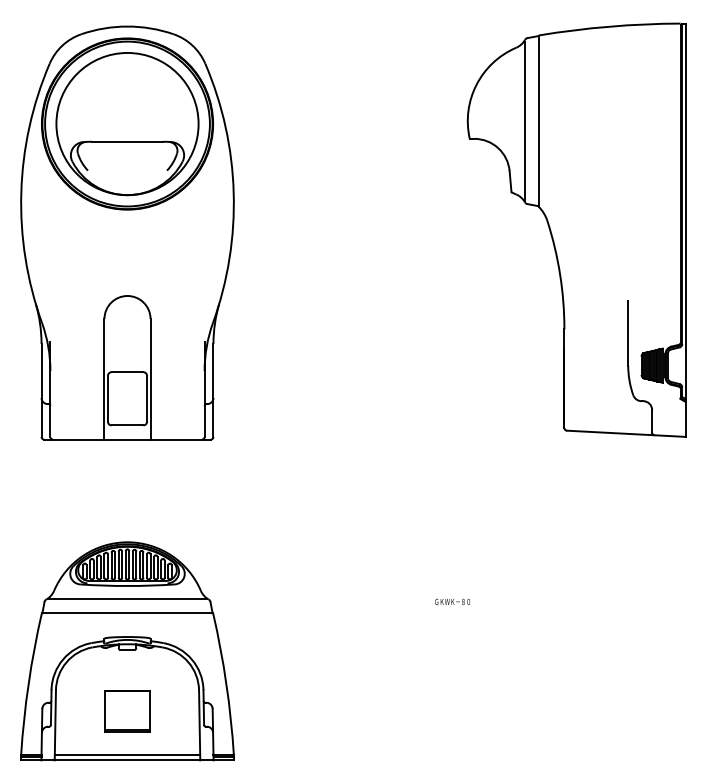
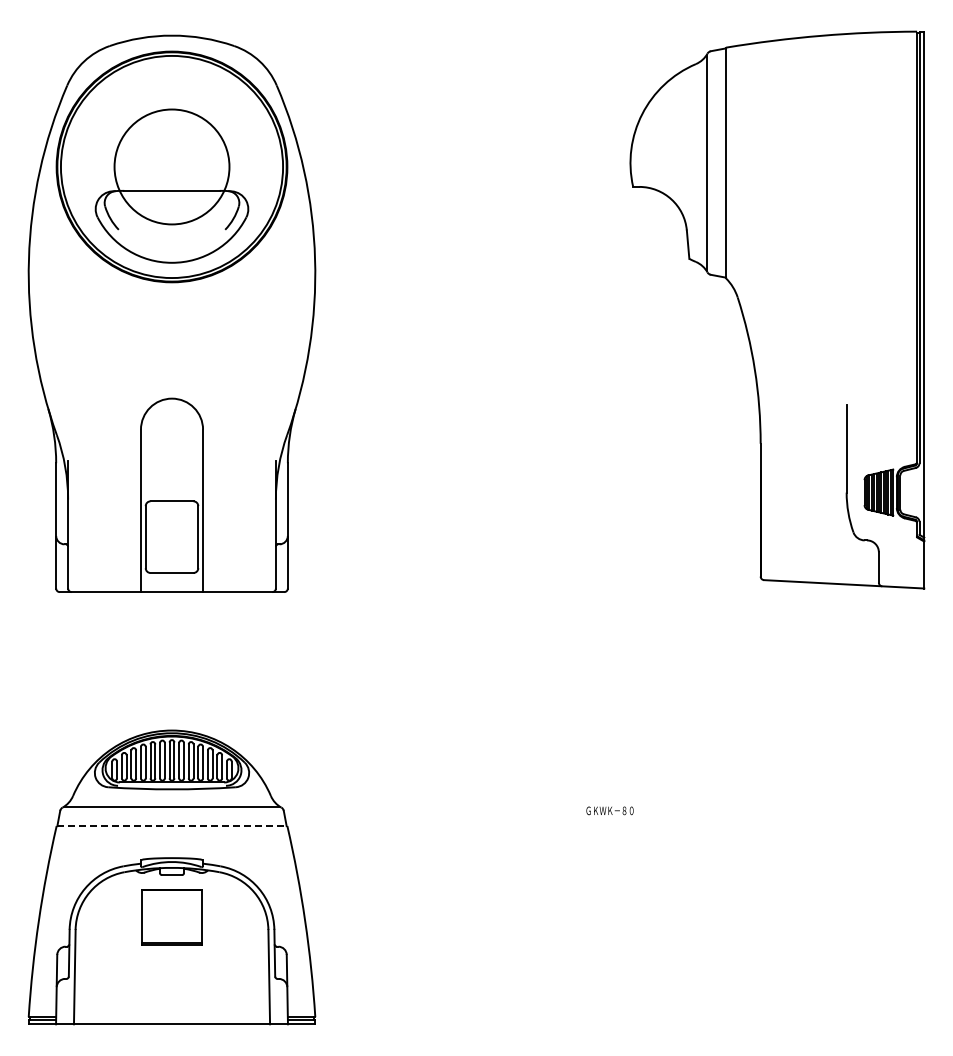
circle: (127, 123) -> (171, 166), size x0.6
line: (127, 613) -> (172, 826), solid -> dashed
part: (127, 711) -> (171, 917), moved
line: (127, 755) -> (171, 1017), removed

